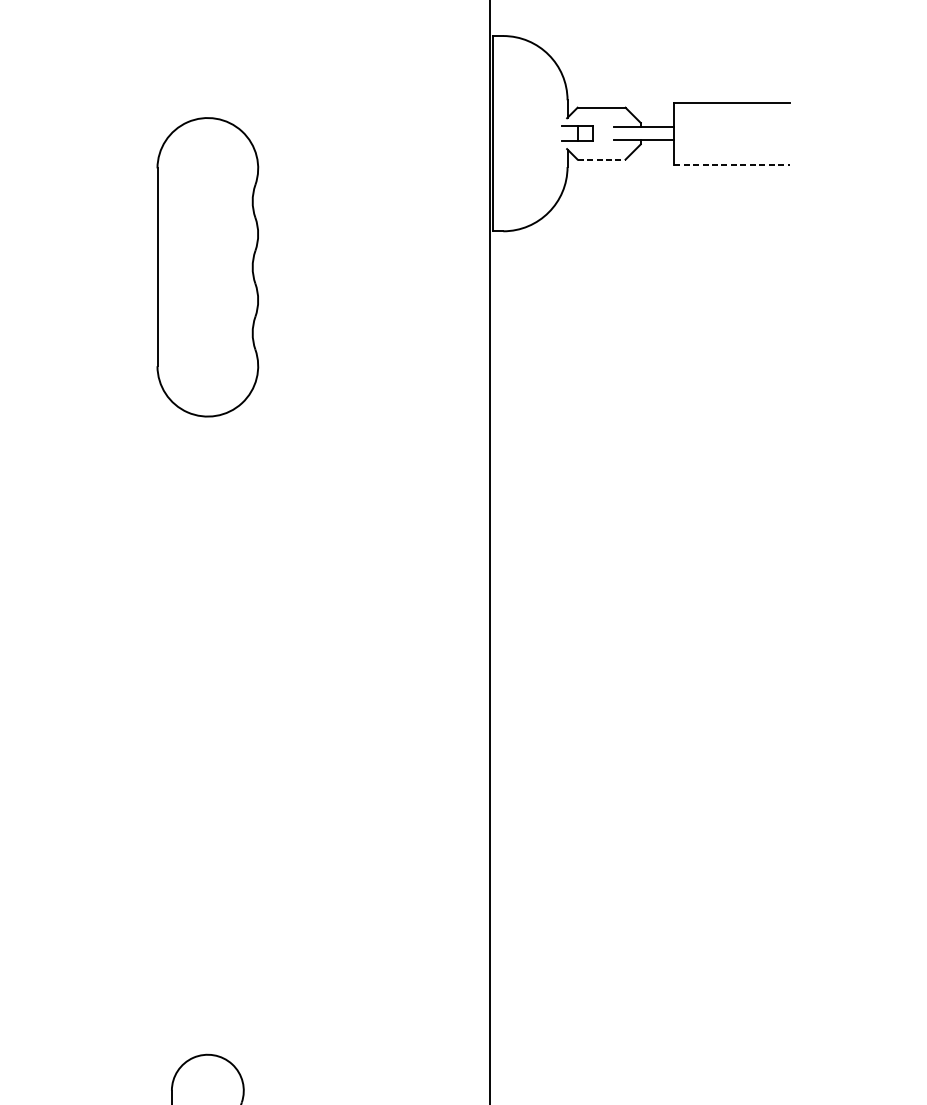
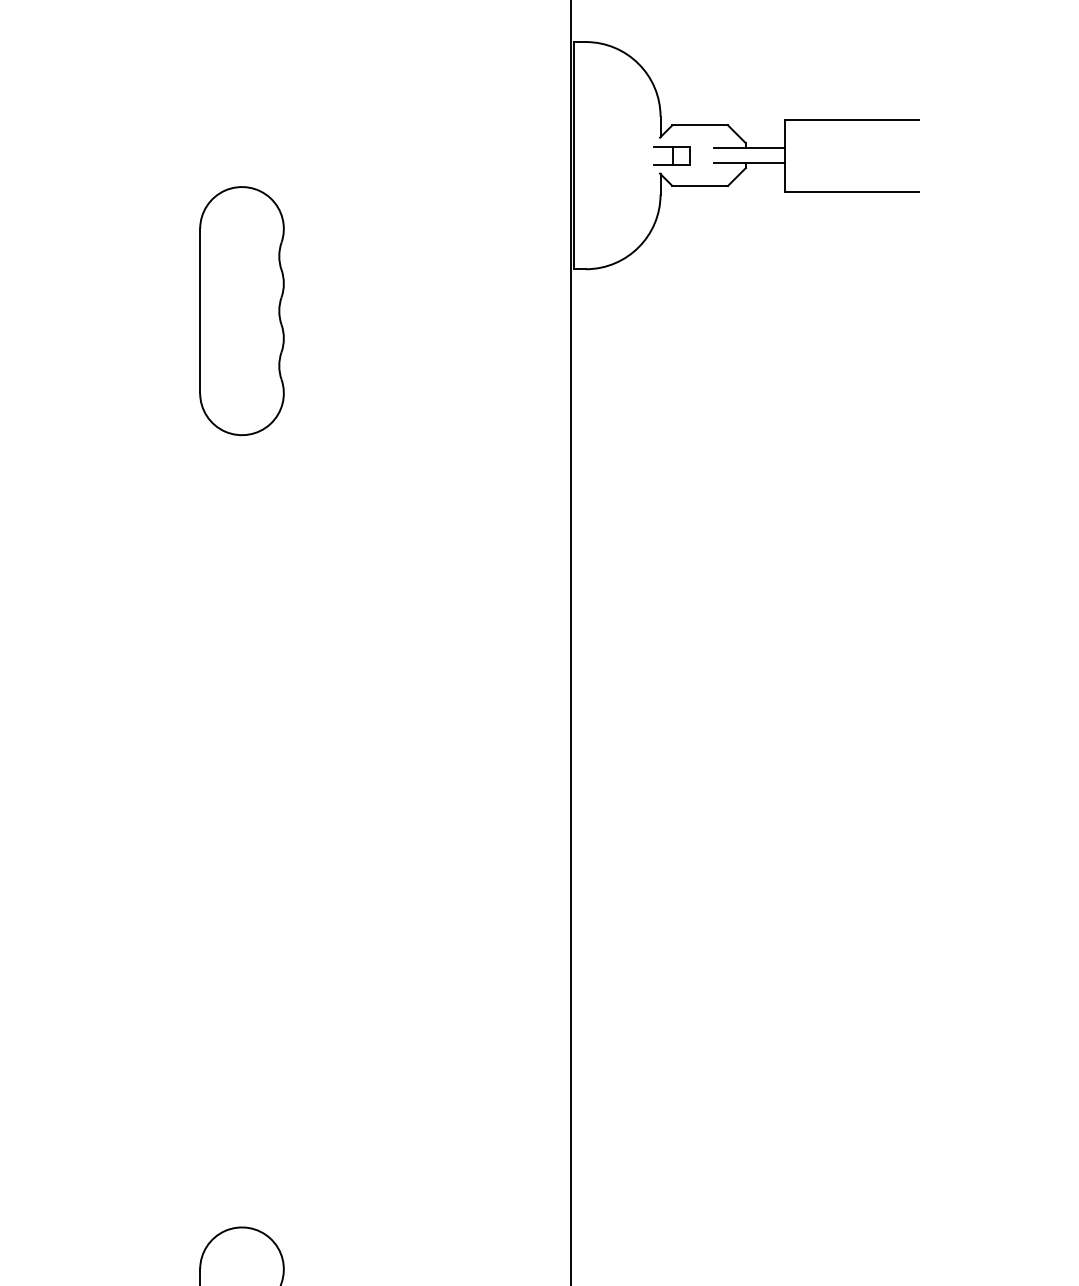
line: (601, 159) -> (700, 185), dashed -> solid
line: (732, 164) -> (852, 191), dashed -> solid
part: (207, 266) -> (241, 310), size x0.71

